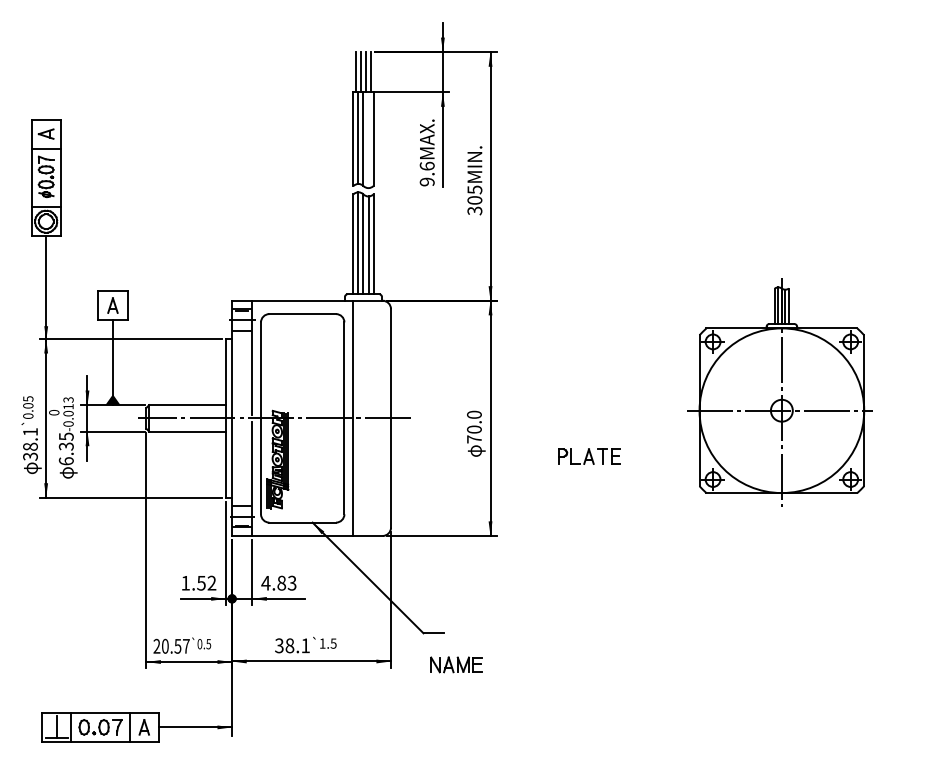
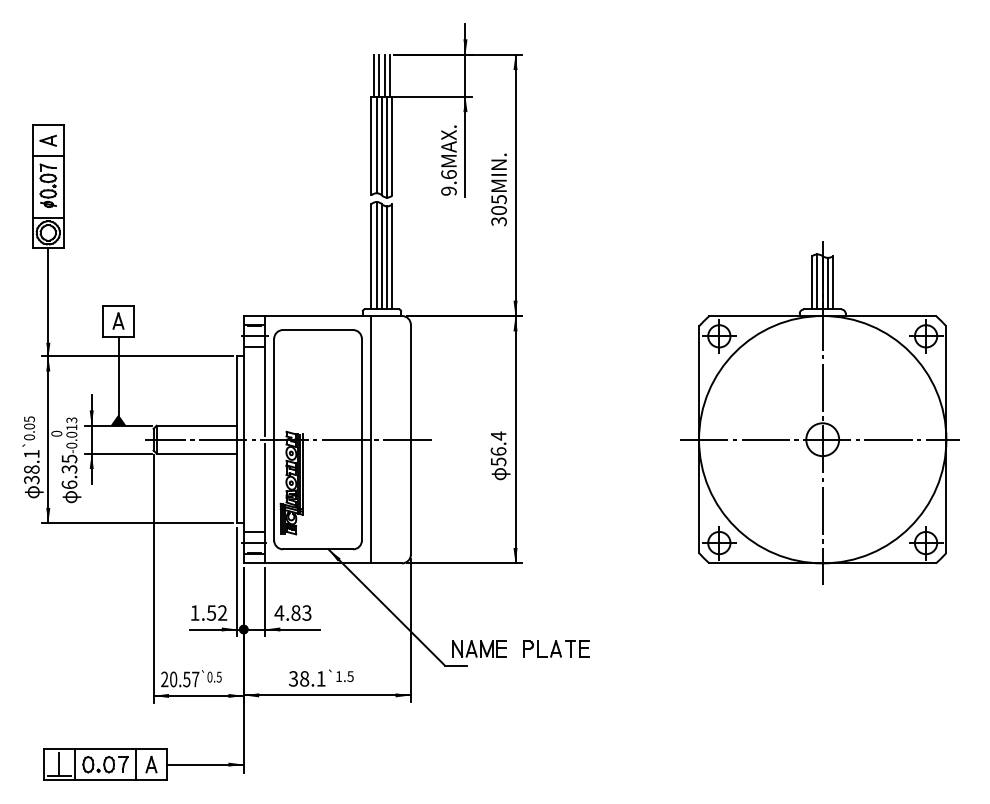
line: (368, 139) -> (387, 146), added
part: (779, 392) -> (819, 412), size x1.43
text: (474, 426) -> (498, 448), 70.0 -> 56.4
part: (589, 456) -> (556, 648), moved
part: (456, 664) -> (479, 648), moved

